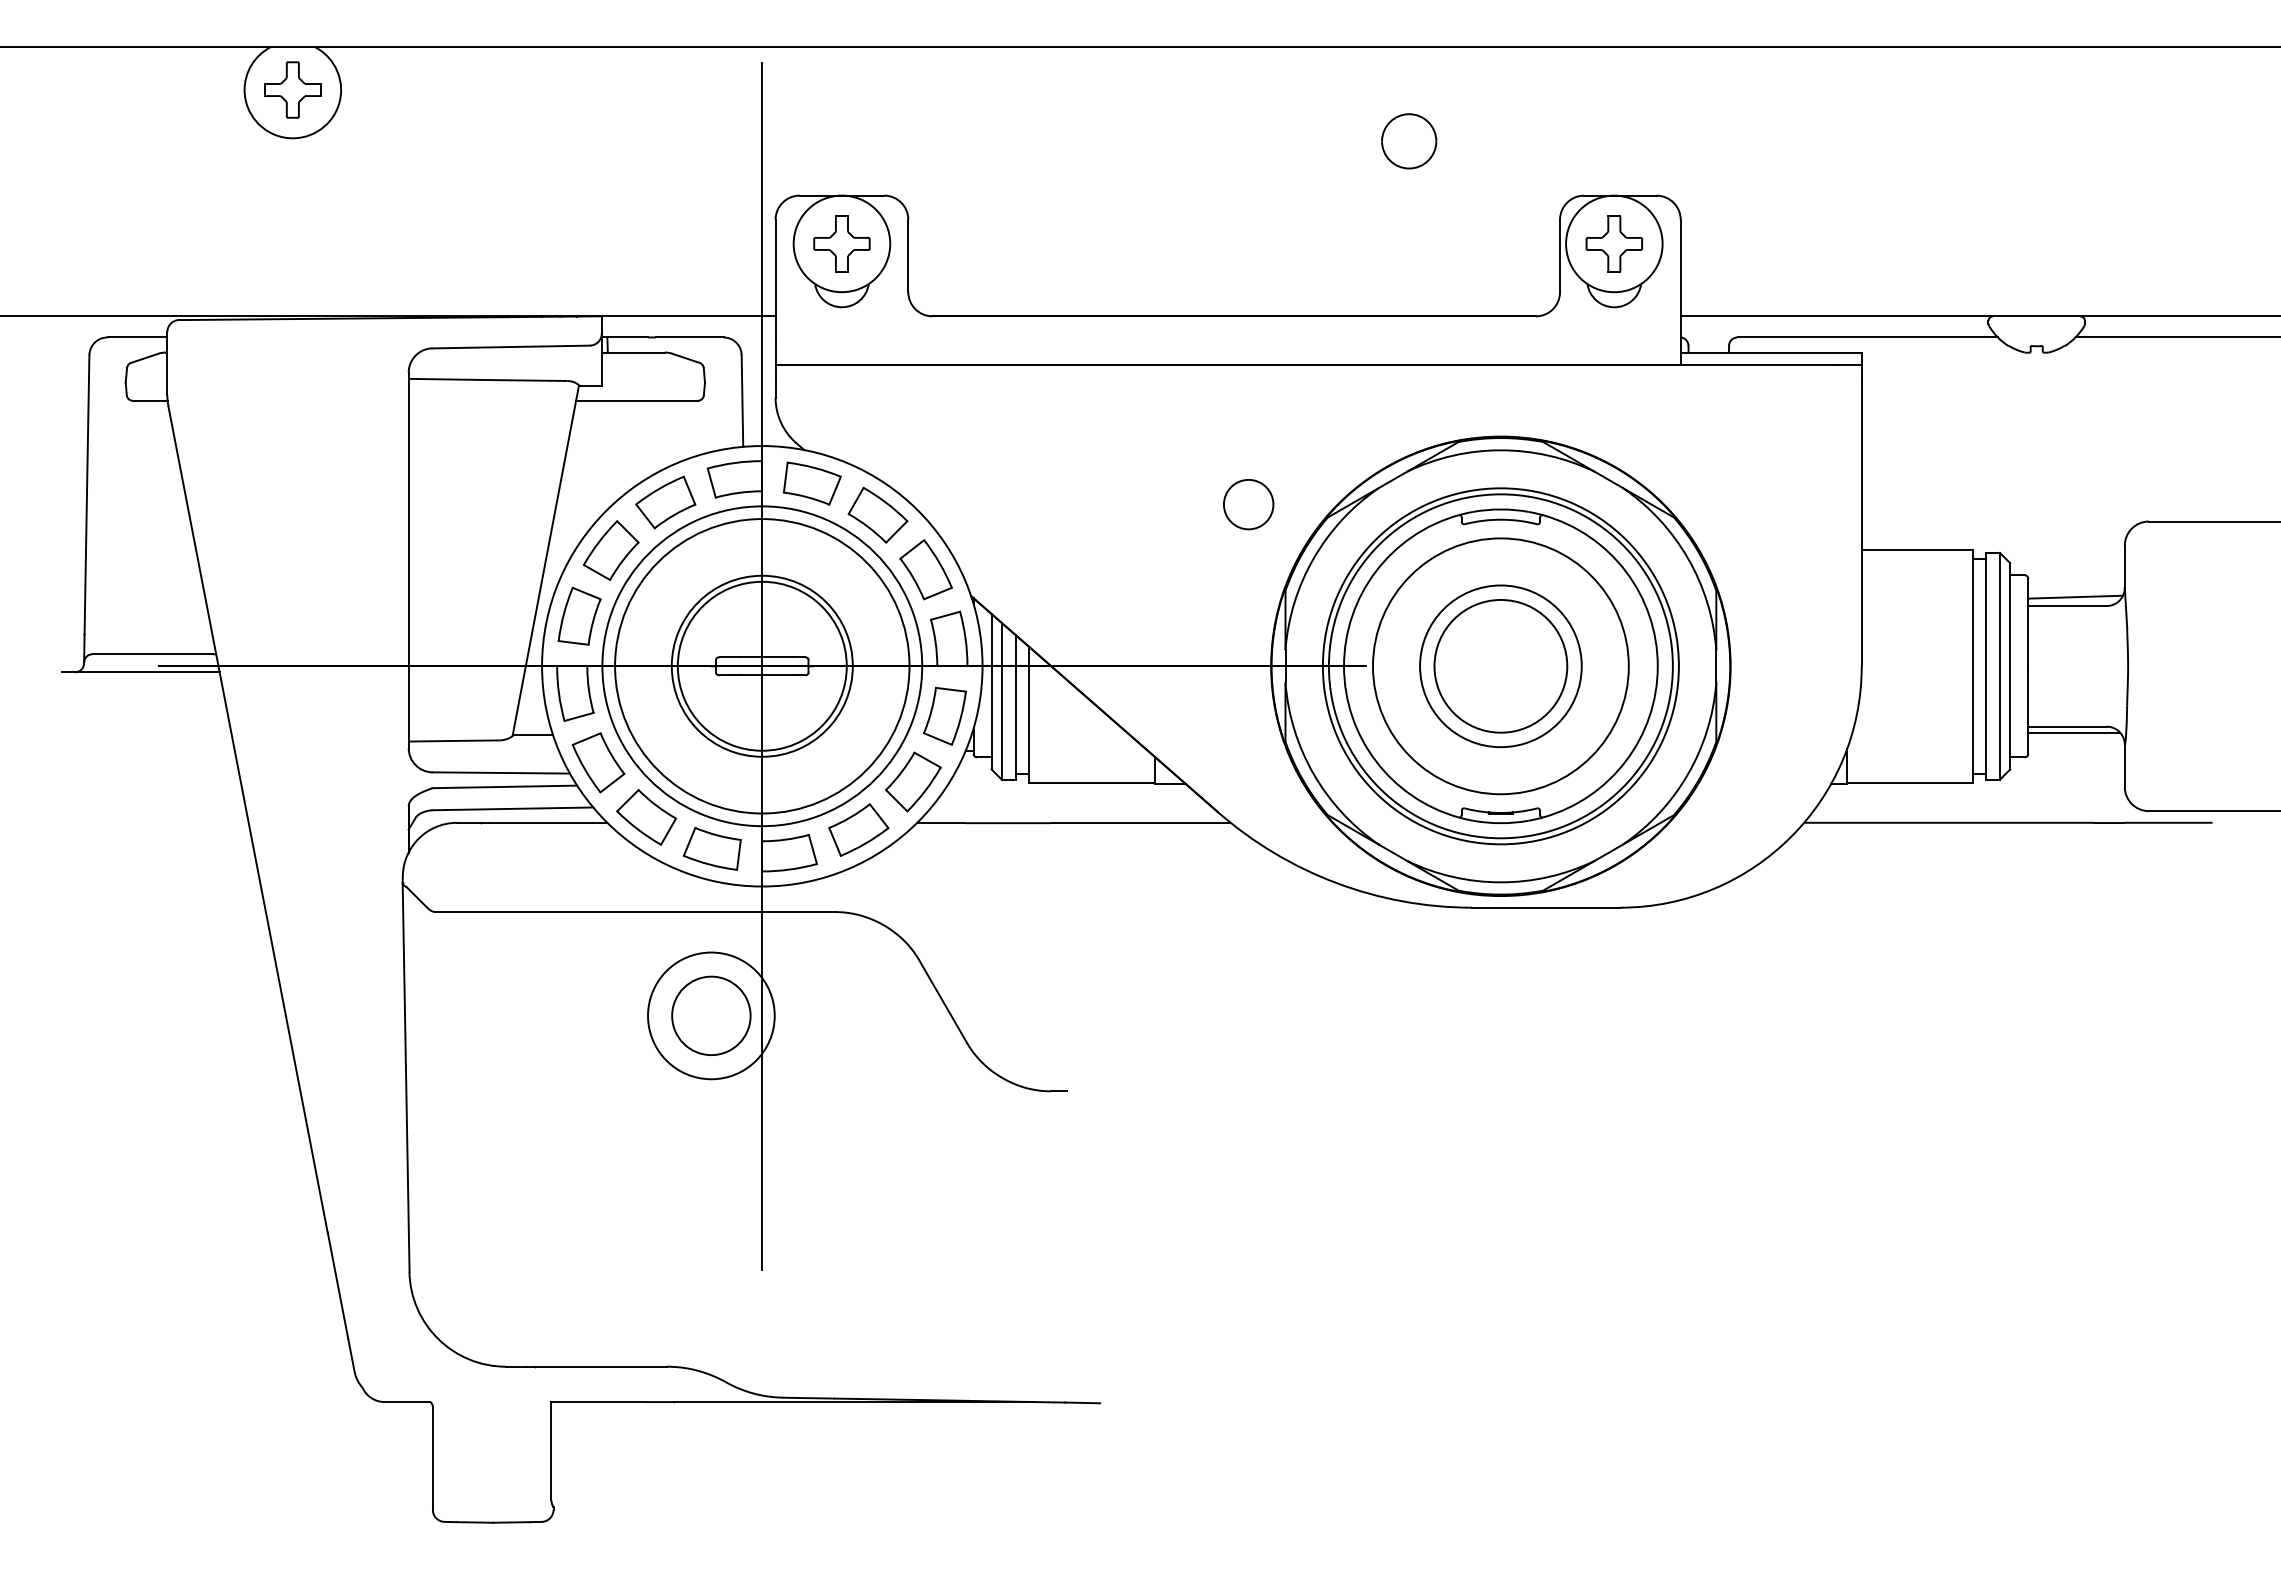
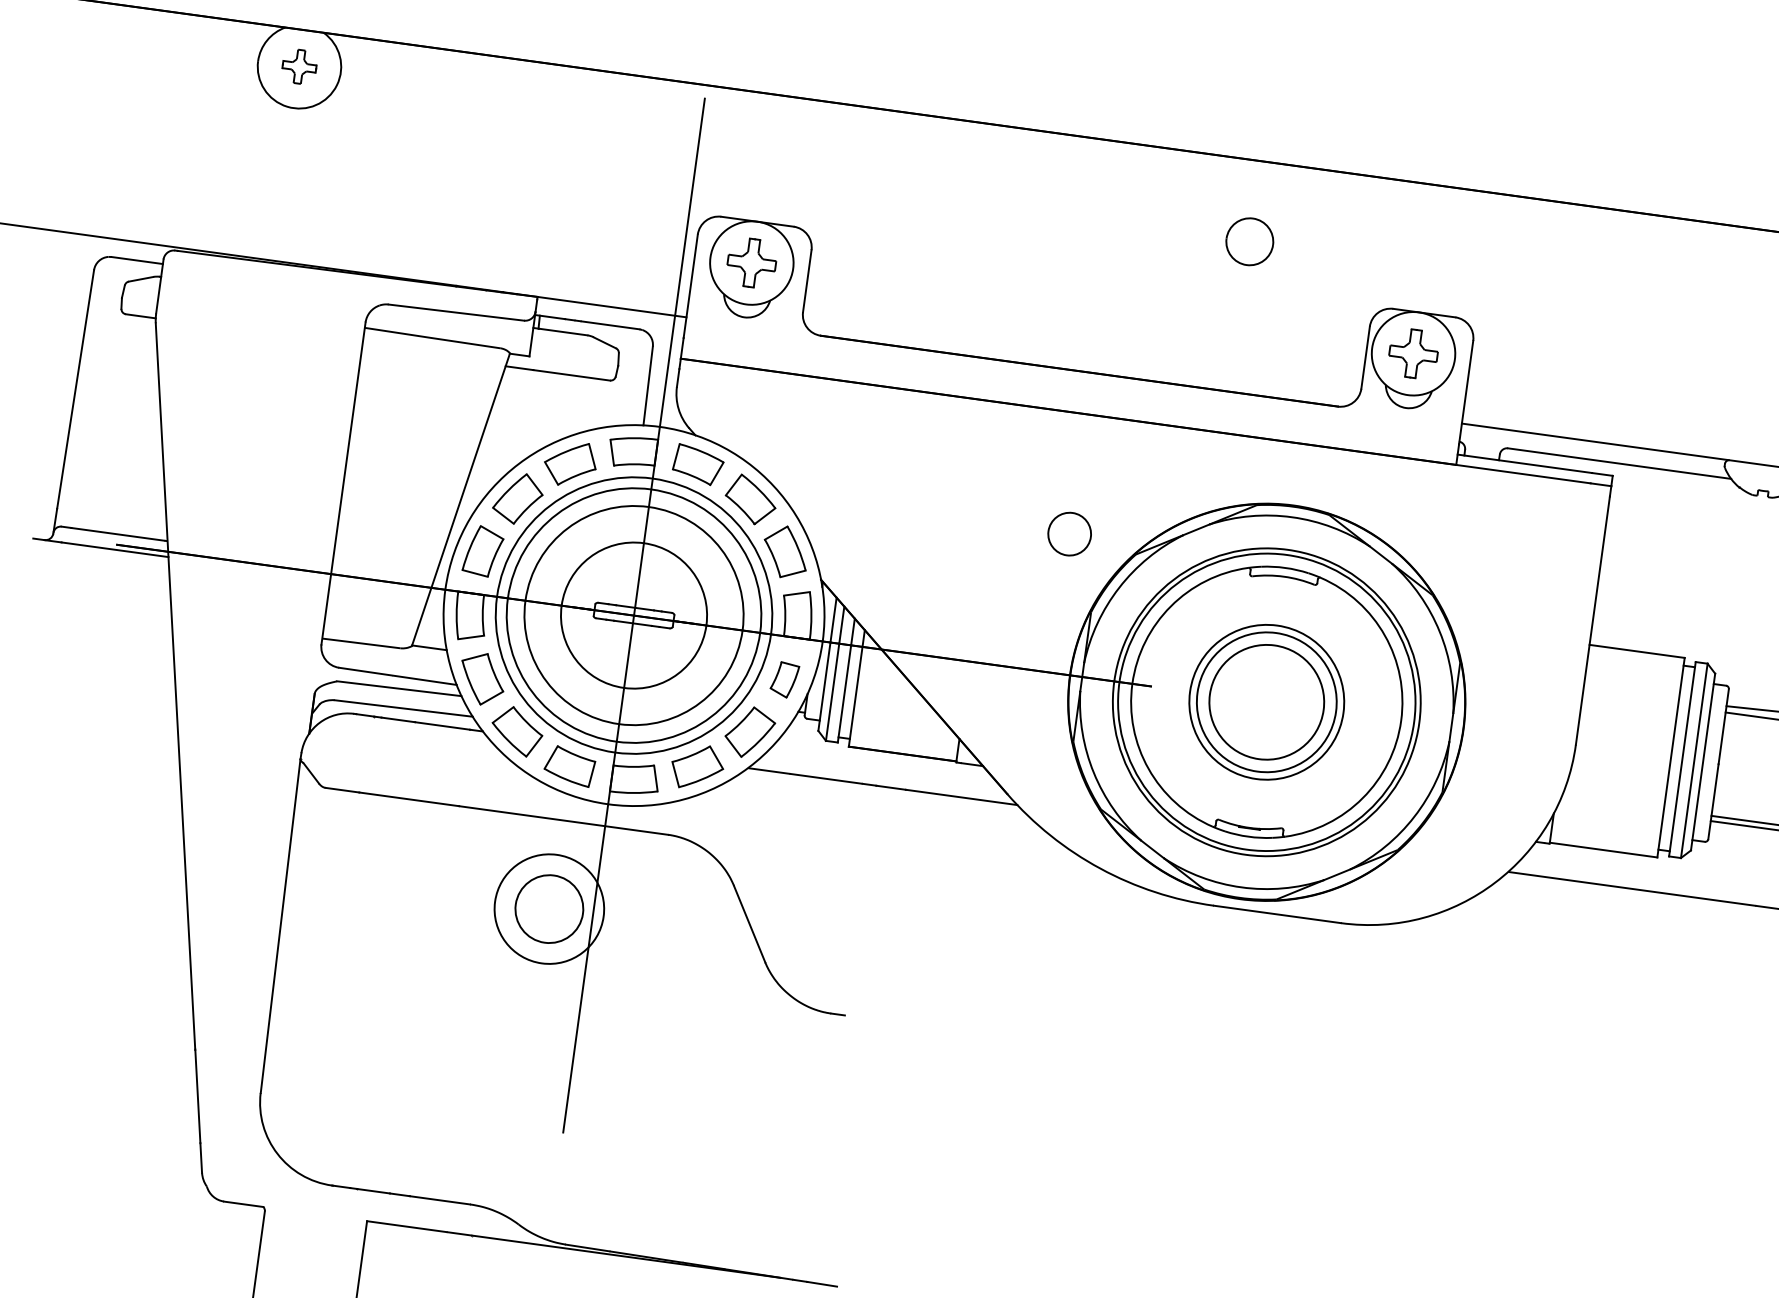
part: (292, 89) -> (299, 66), size x0.7
circle: (761, 665) -> (633, 614), size x1.4
circle: (1500, 666) -> (1266, 702), size x0.7
part: (944, 716) -> (784, 679), size x0.7

